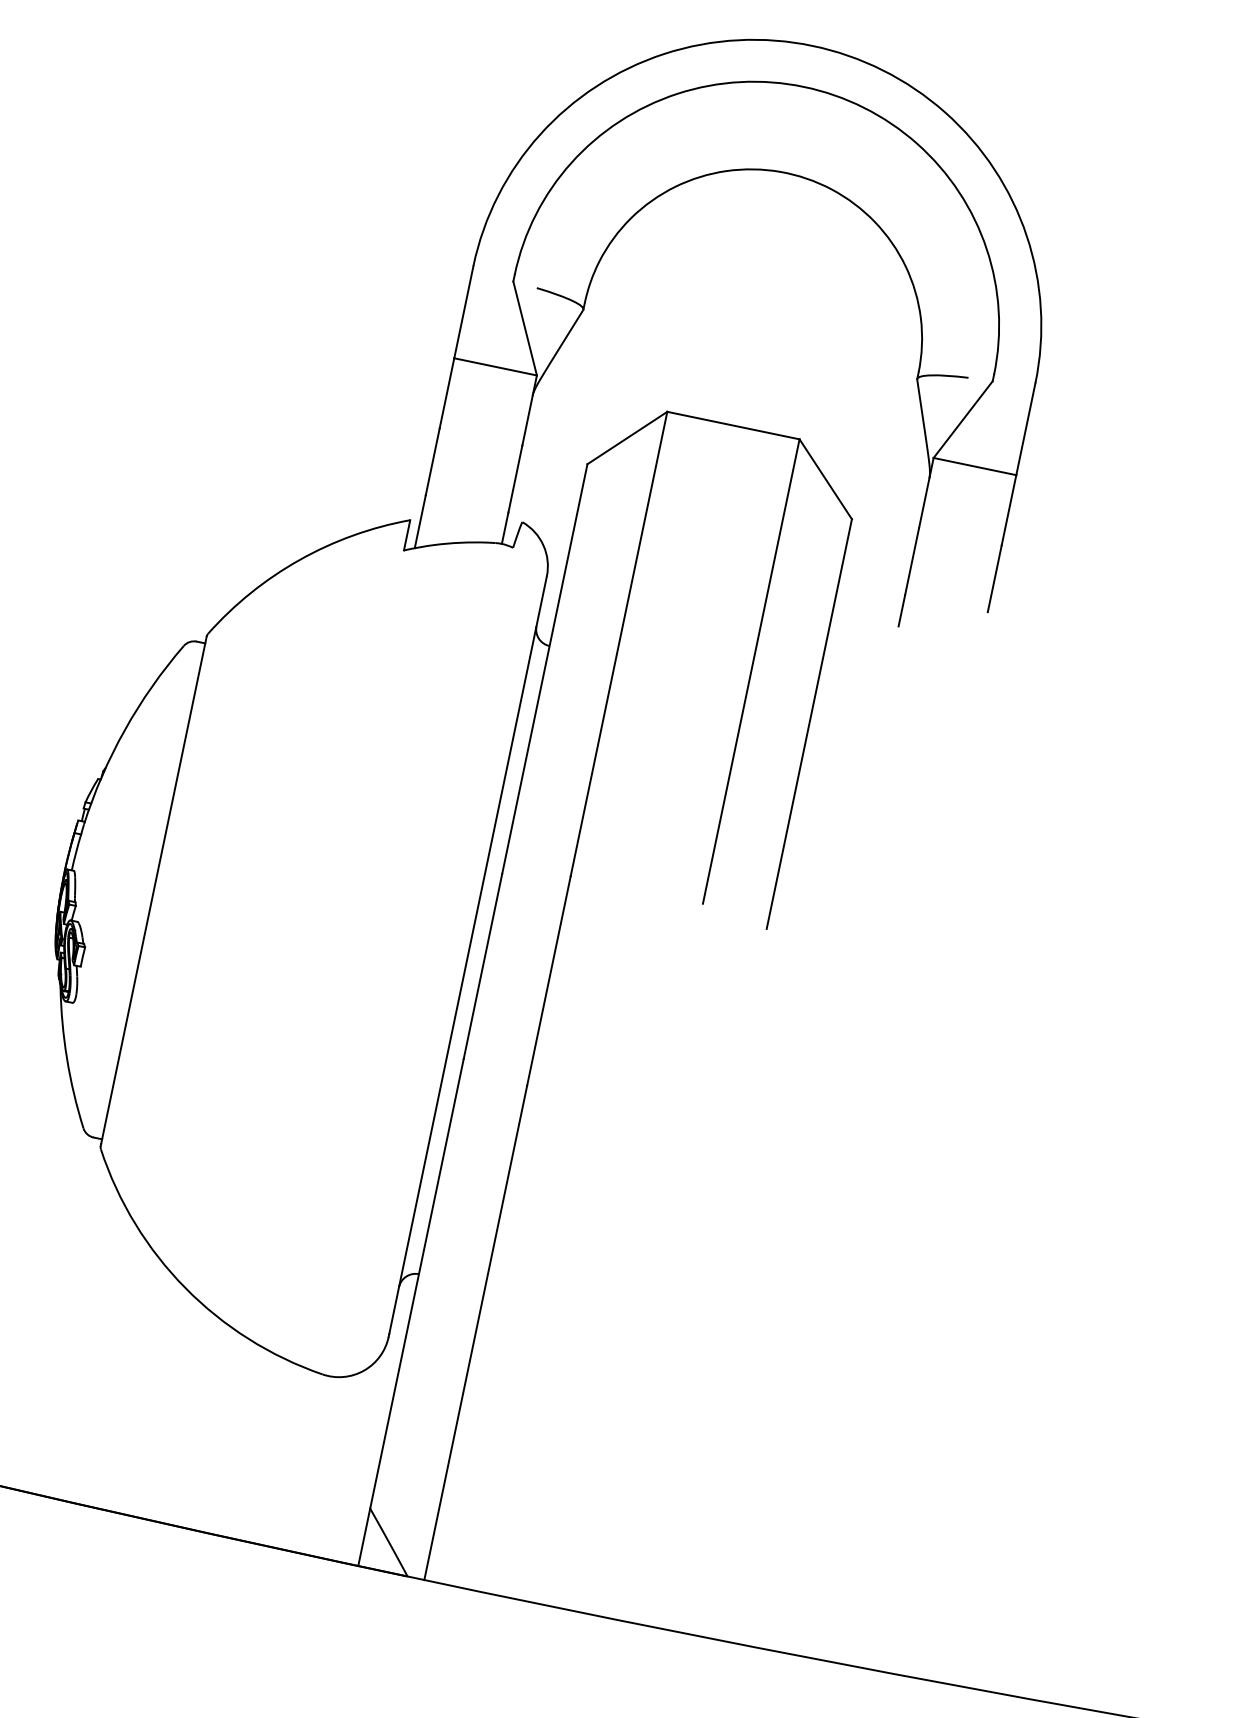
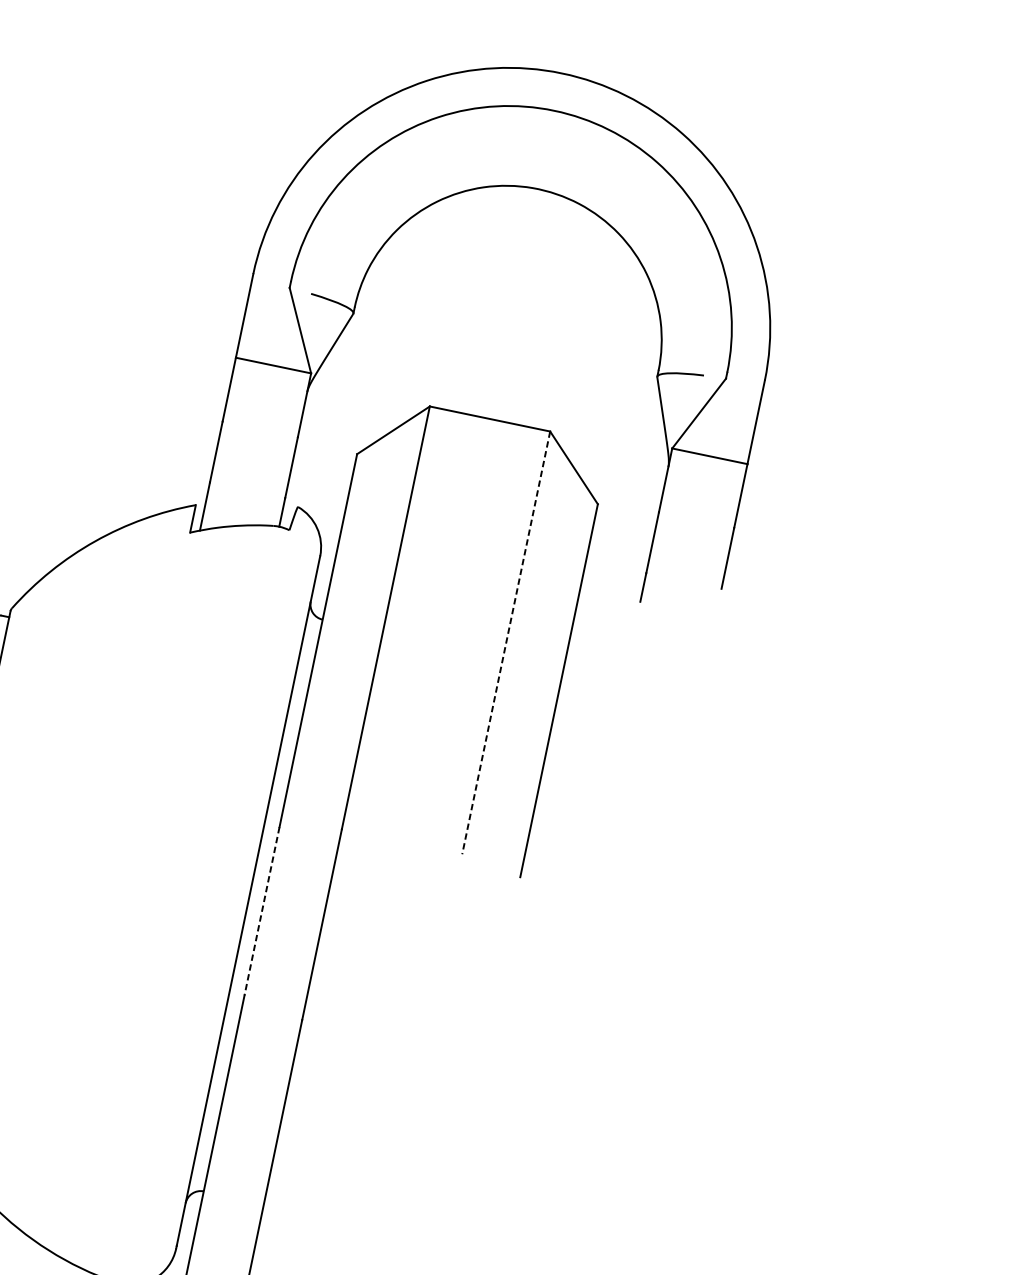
line: (751, 672) -> (506, 643), solid -> dashed
line: (482, 966) -> (261, 911), solid -> dashed

